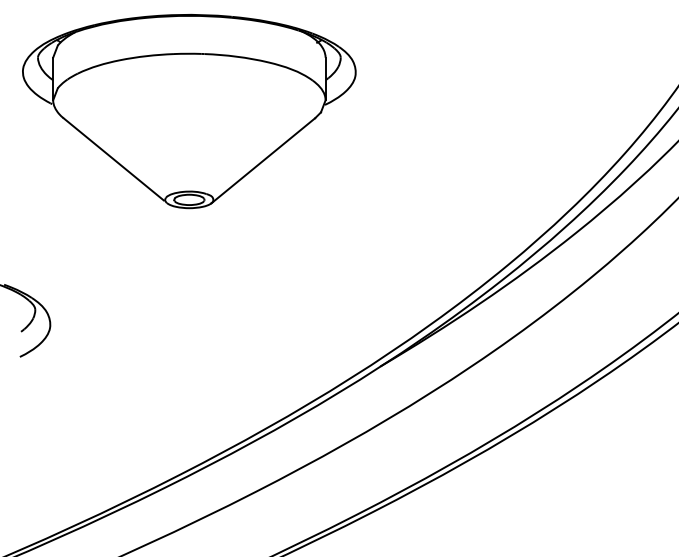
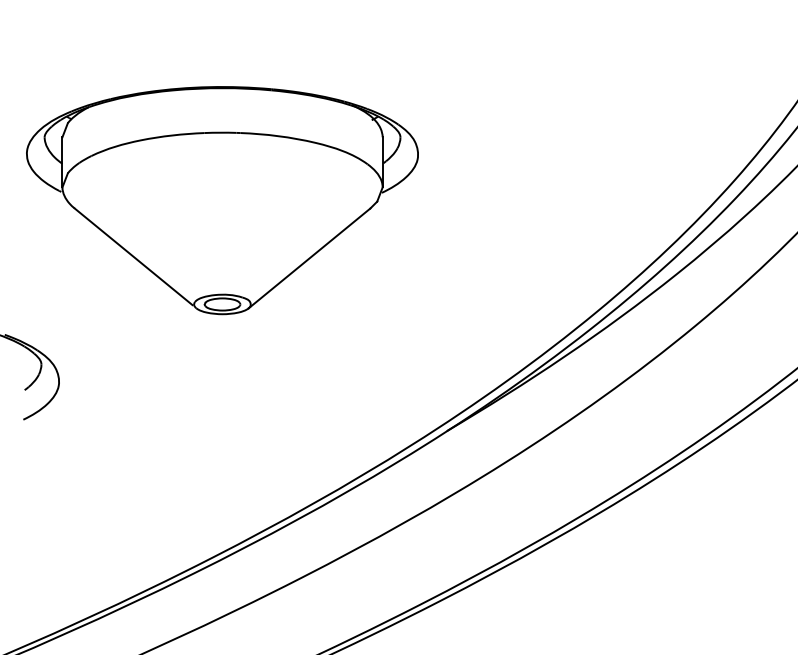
part: (189, 111) -> (222, 200), moved

